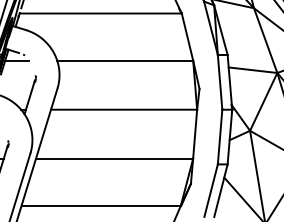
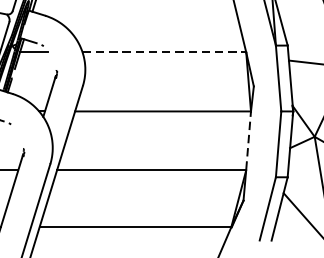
line: (125, 60) -> (164, 52), solid -> dashed
line: (195, 133) -> (249, 140), solid -> dashed

